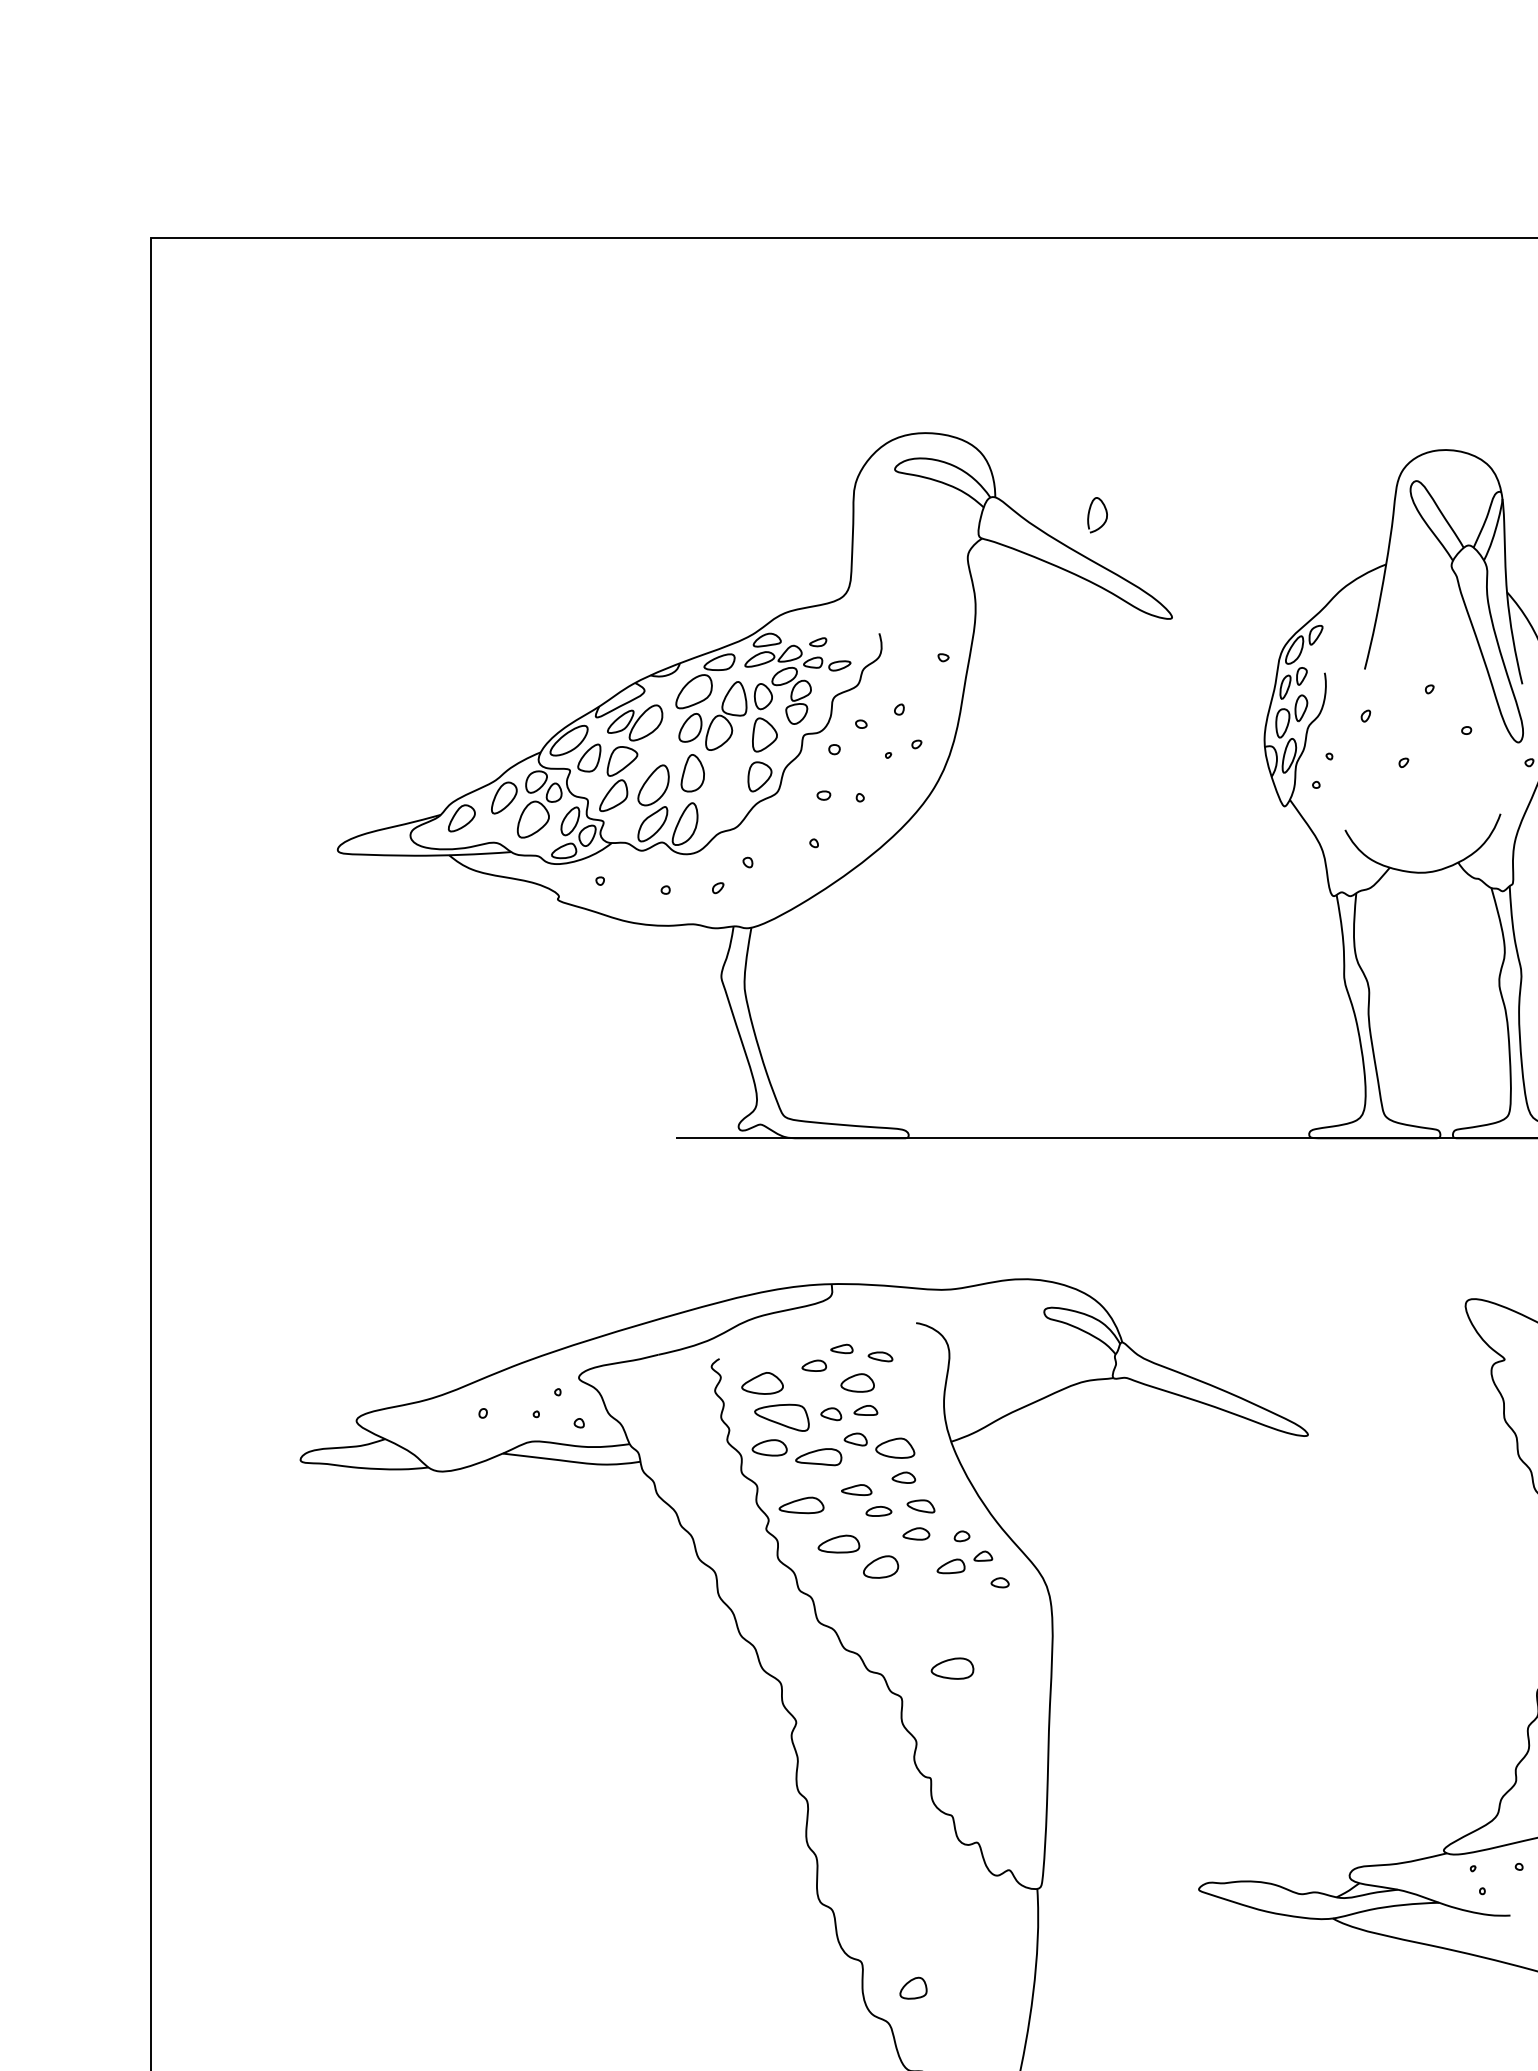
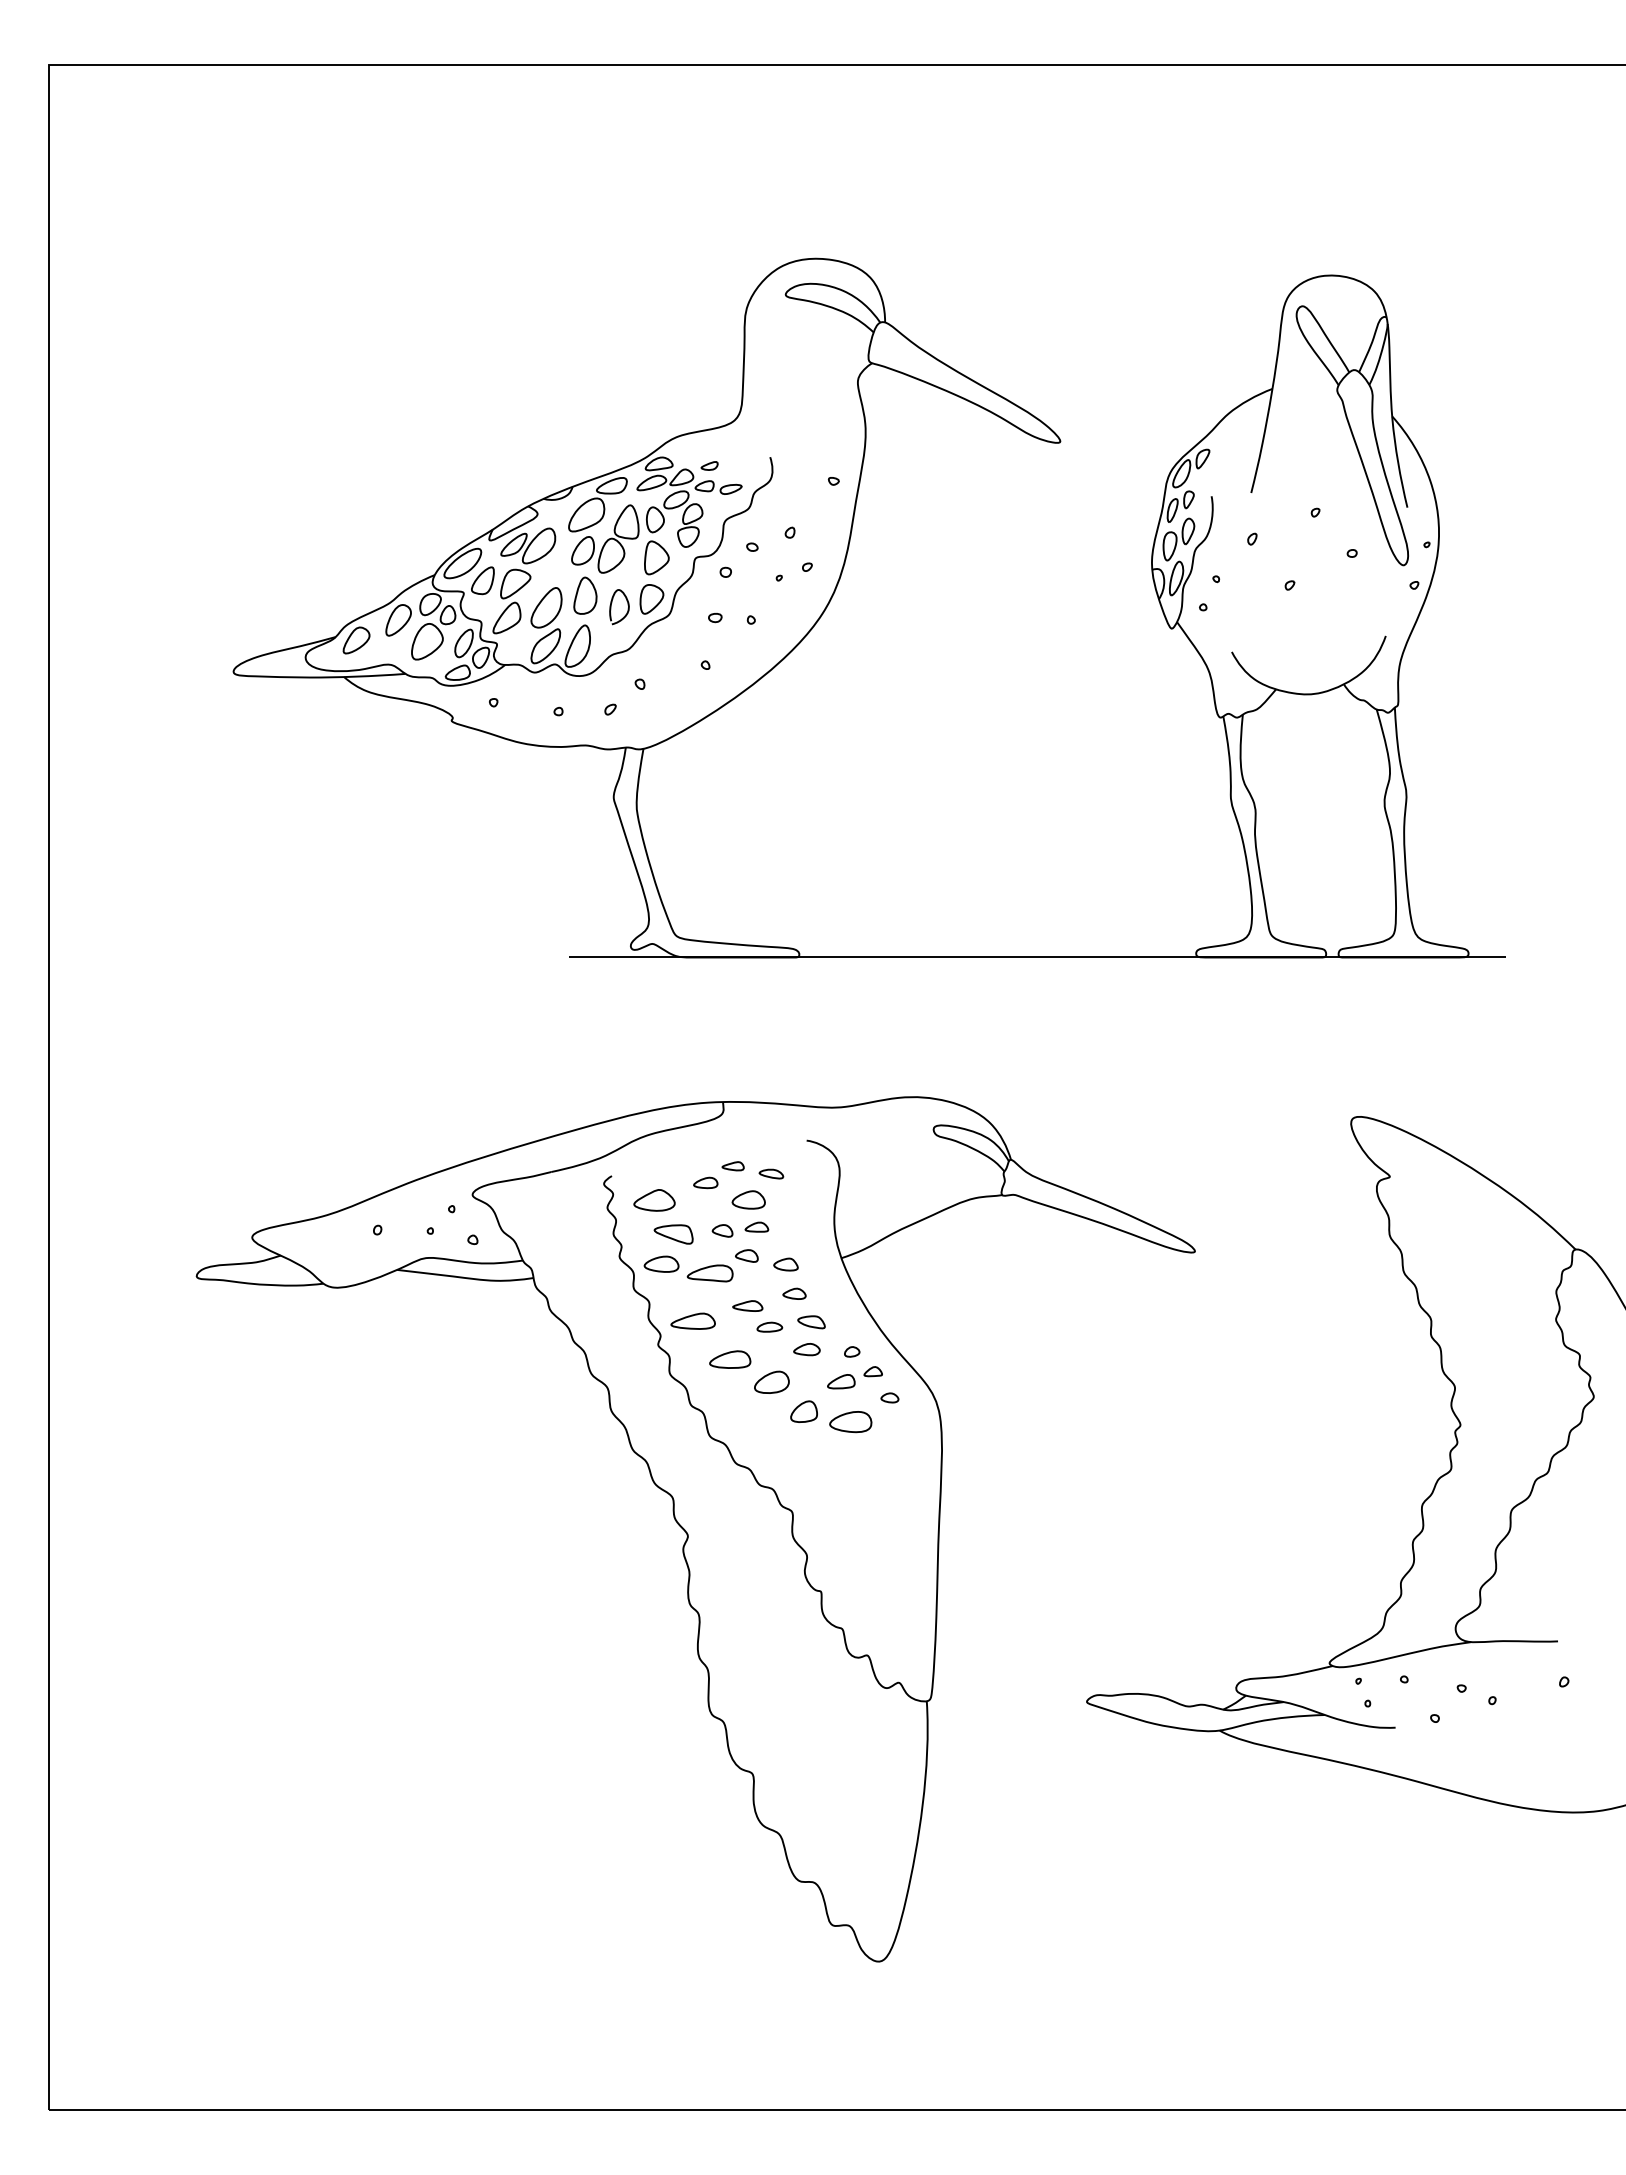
curve: (1089, 515) -> (611, 607), moved
part: (781, 1417) -> (673, 1234), size x0.71
part: (894, 1448) -> (785, 1264), size x0.62
part: (952, 1669) -> (850, 1422), moved
part: (912, 1988) -> (803, 1411), moved

